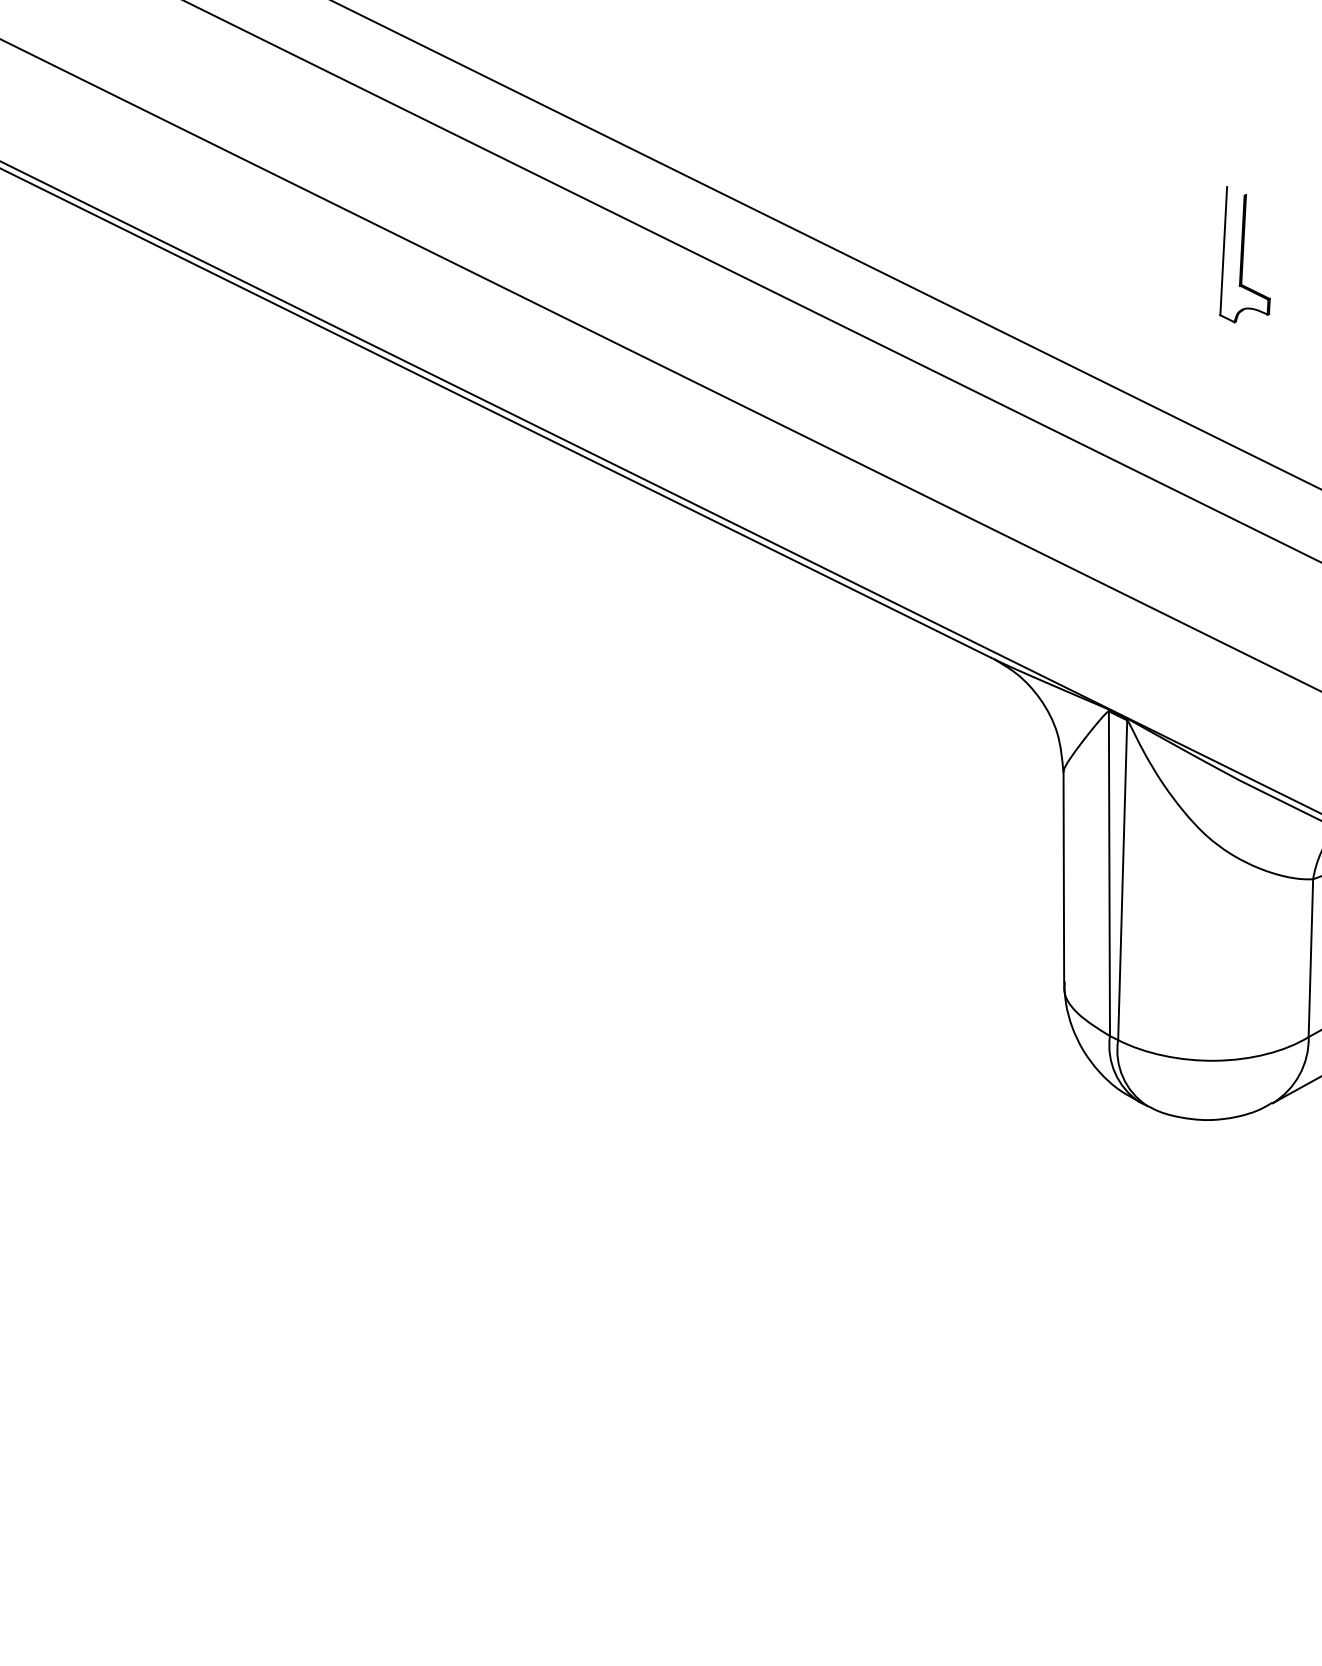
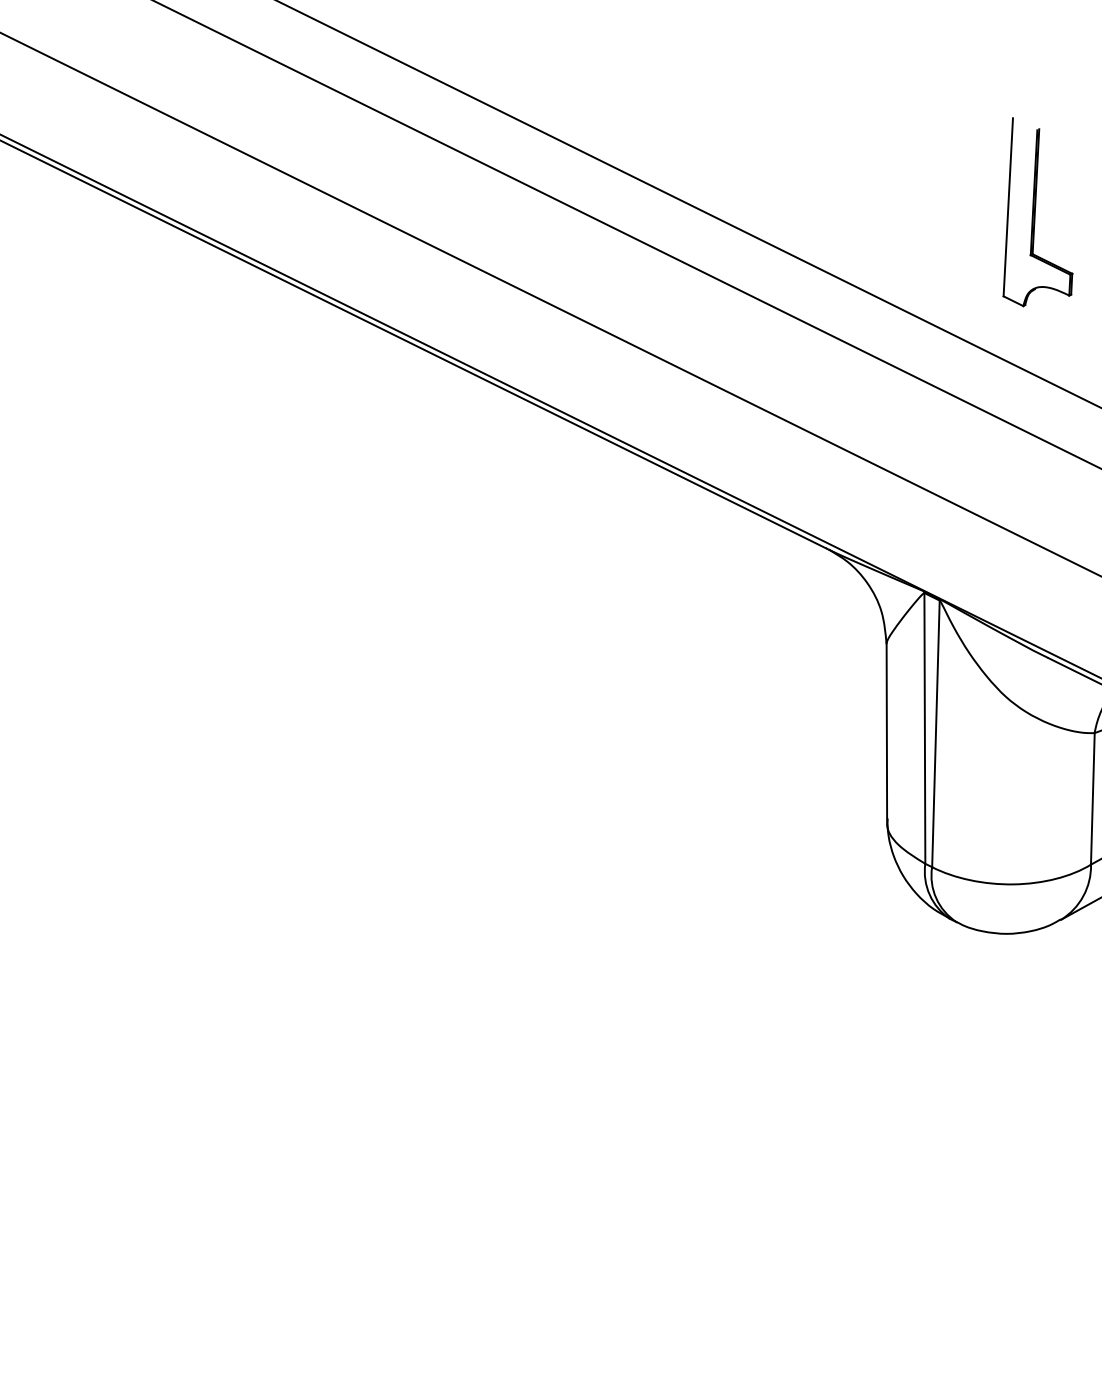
part: (1244, 254) -> (1037, 212), size x1.67

